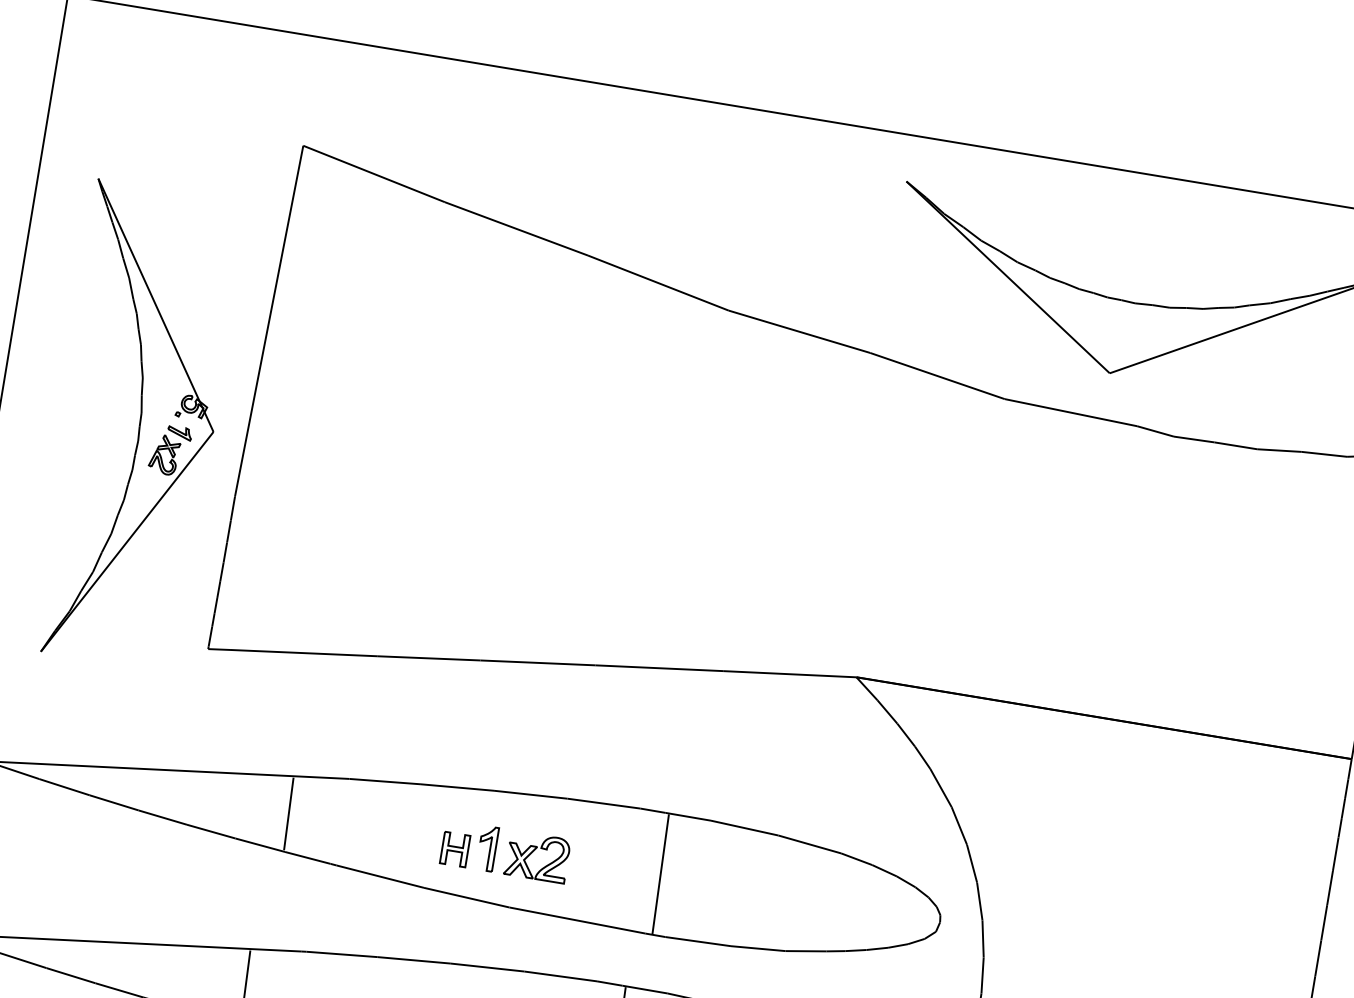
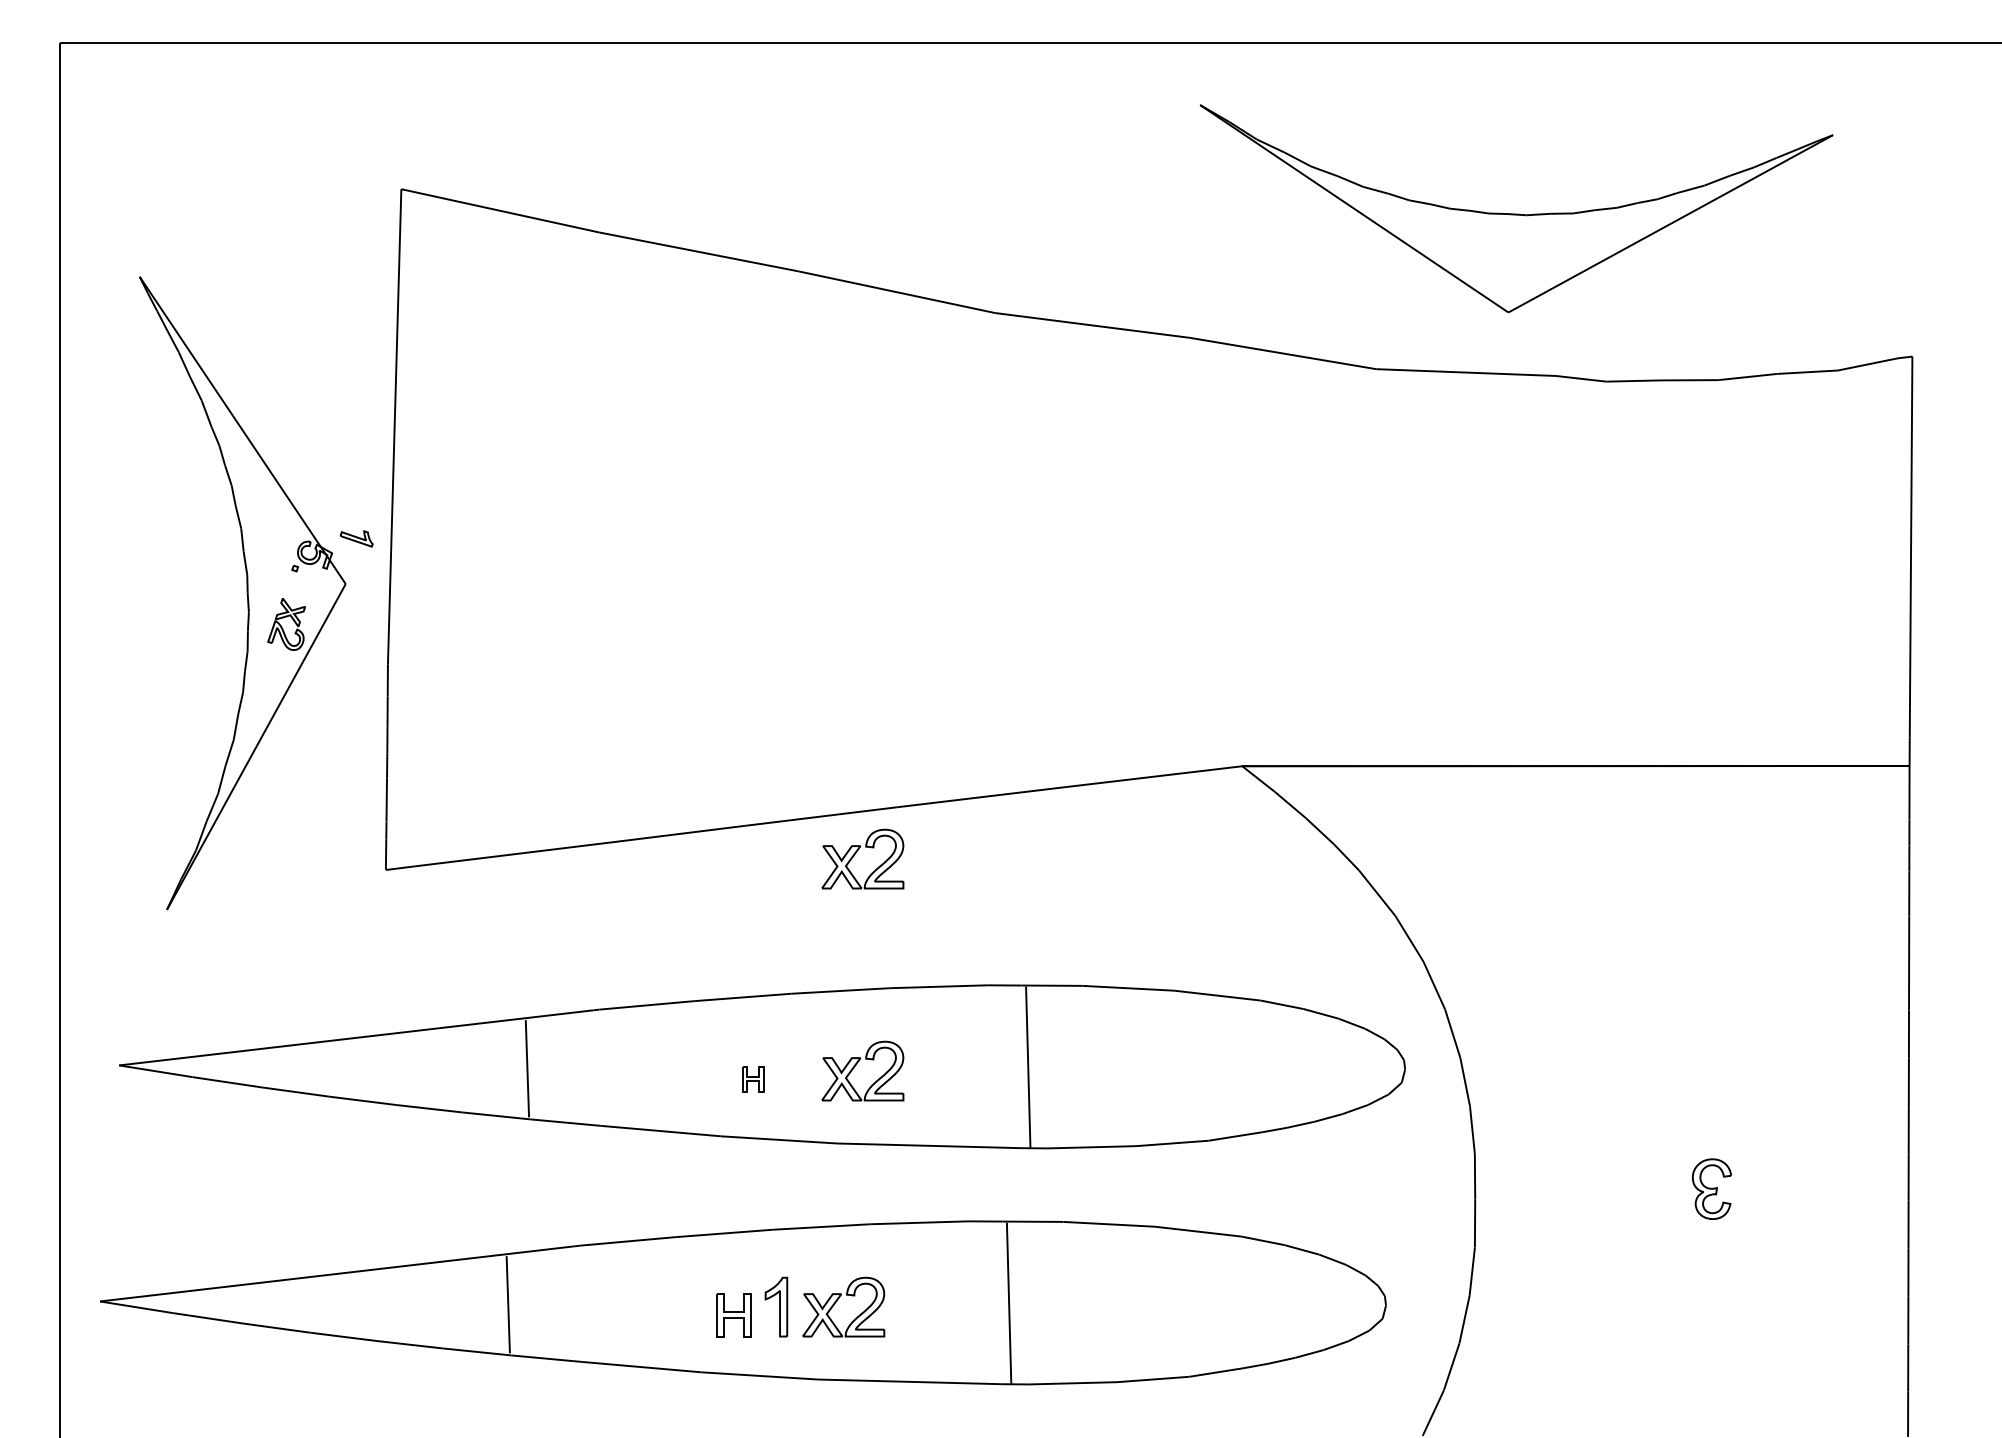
part: (179, 432) -> (356, 538), moved
part: (560, 694) -> (857, 852), added
part: (487, 848) -> (795, 1070), removed
part: (455, 849) -> (753, 1079), size x0.6

